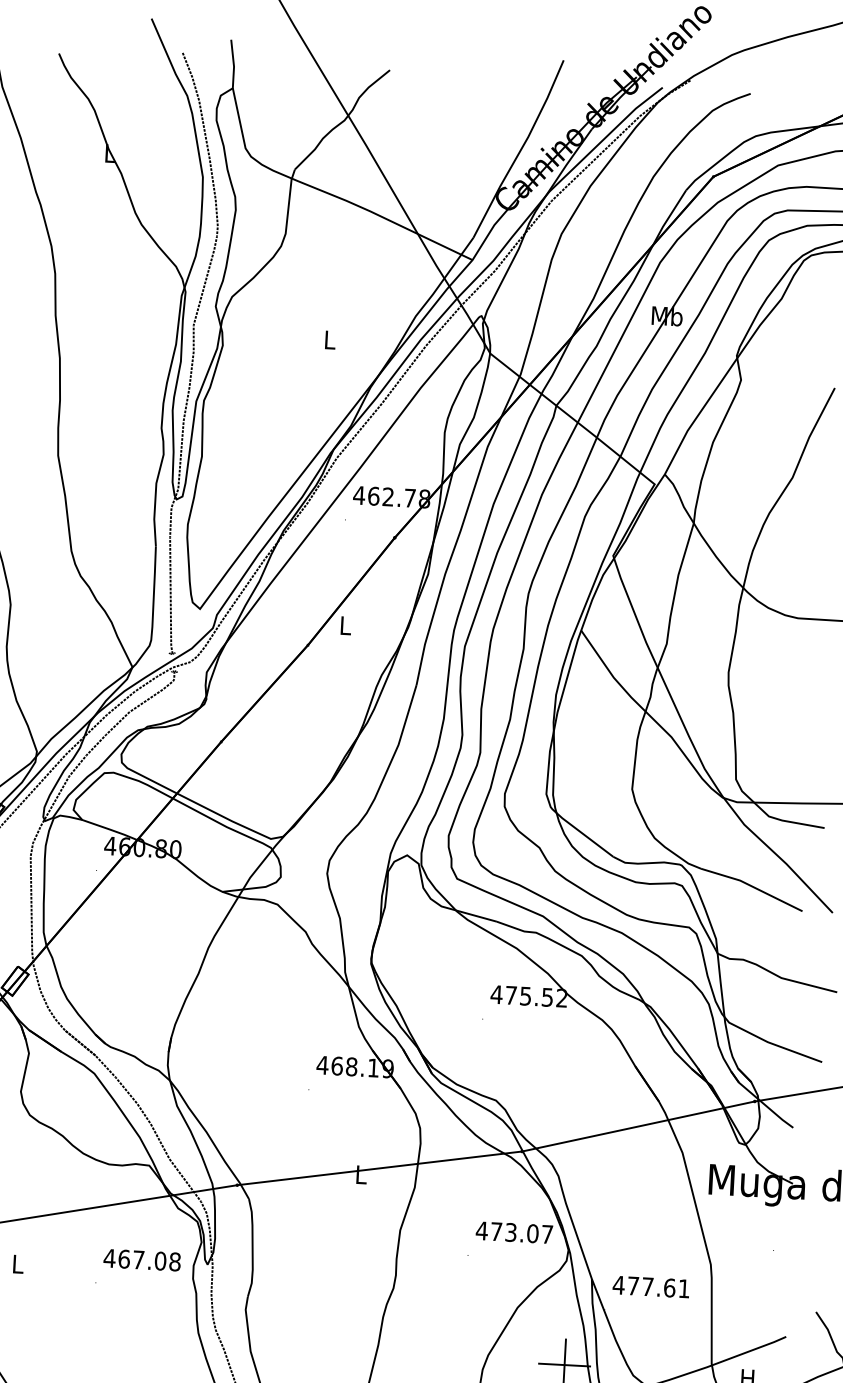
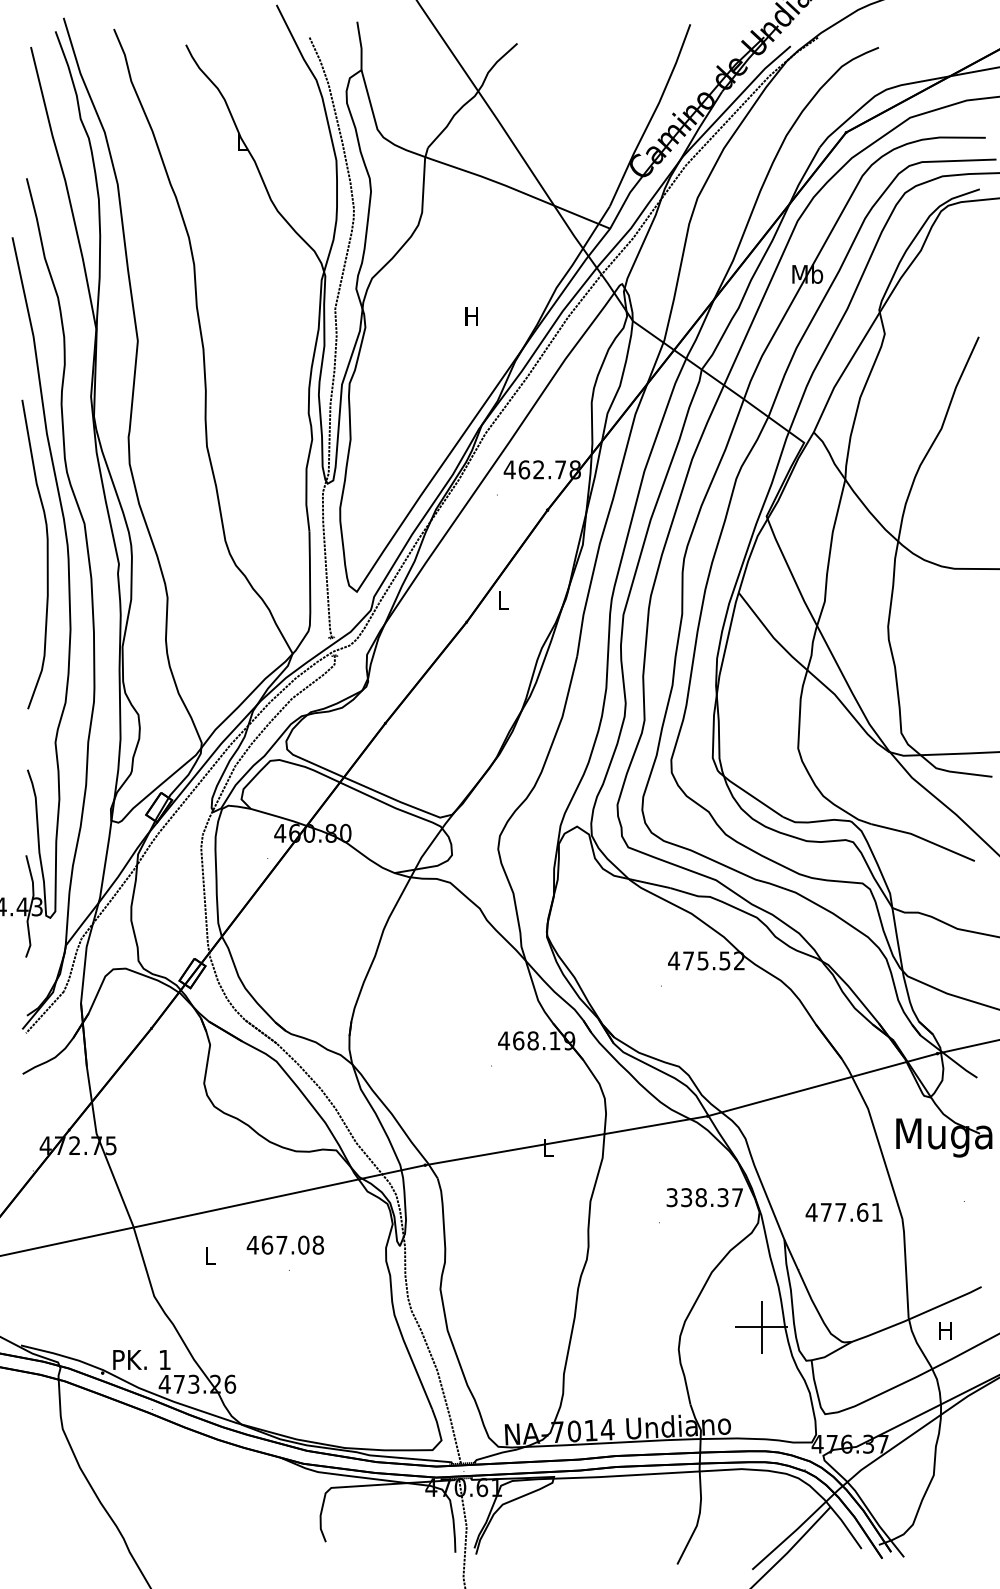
text: (329, 340) -> (471, 316), L -> H
text: (507, 1232) -> (697, 1197), 473.07 -> 338.37
text: (141, 1259) -> (284, 1244), moved
text: (650, 1287) -> (843, 1212), moved

